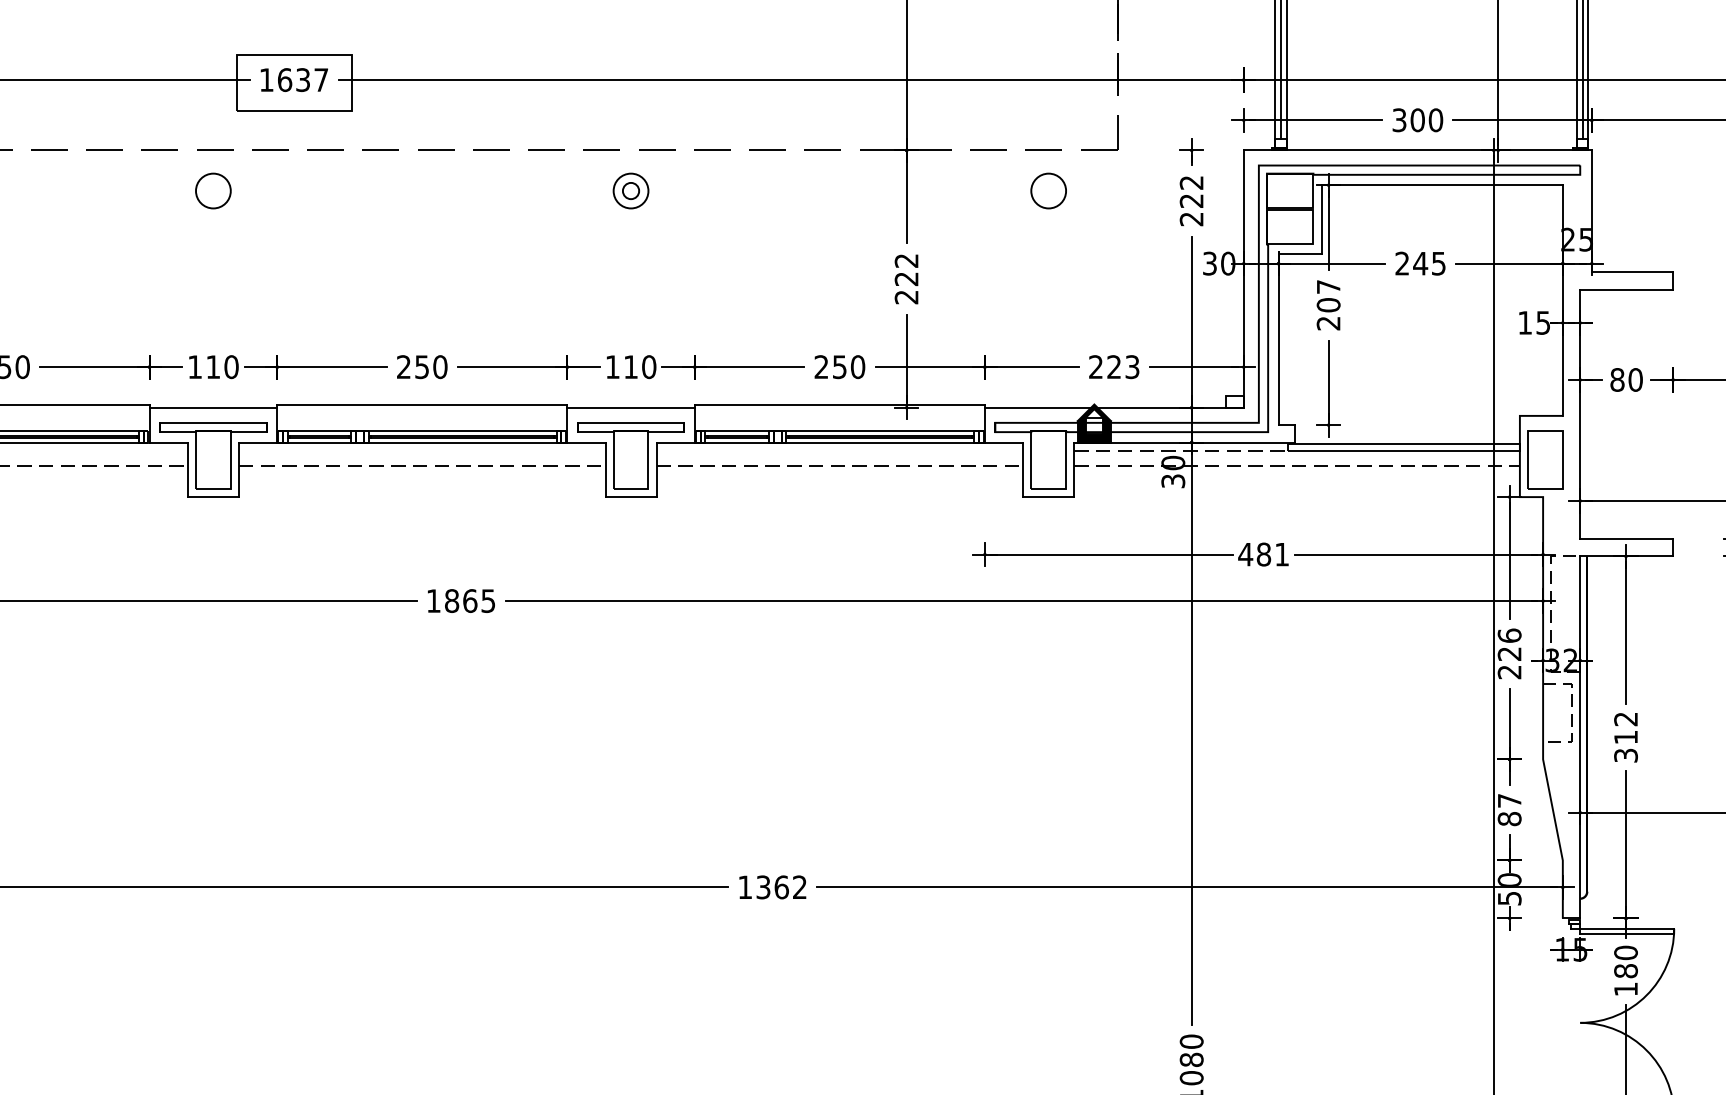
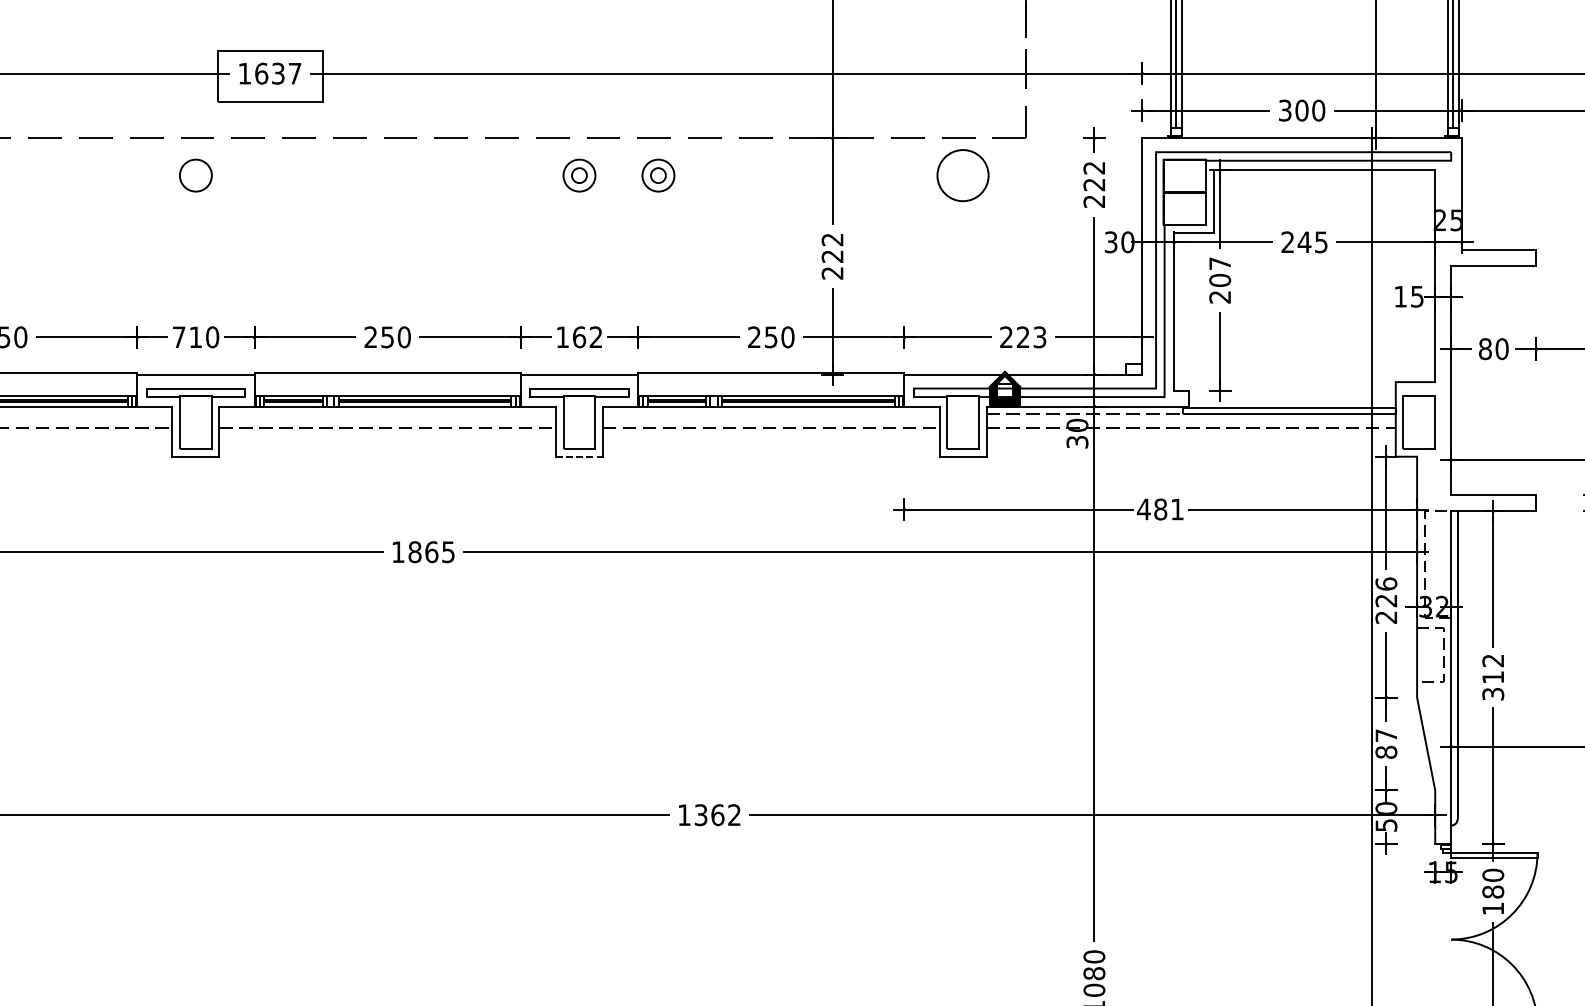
part: (716, 190) -> (657, 175), added
circle: (1048, 190) -> (962, 175), size x1.6
text: (194, 366) -> (178, 336), 110 -> 710
text: (640, 367) -> (588, 337), 110 -> 162
line: (631, 497) -> (579, 457), solid -> dashed

